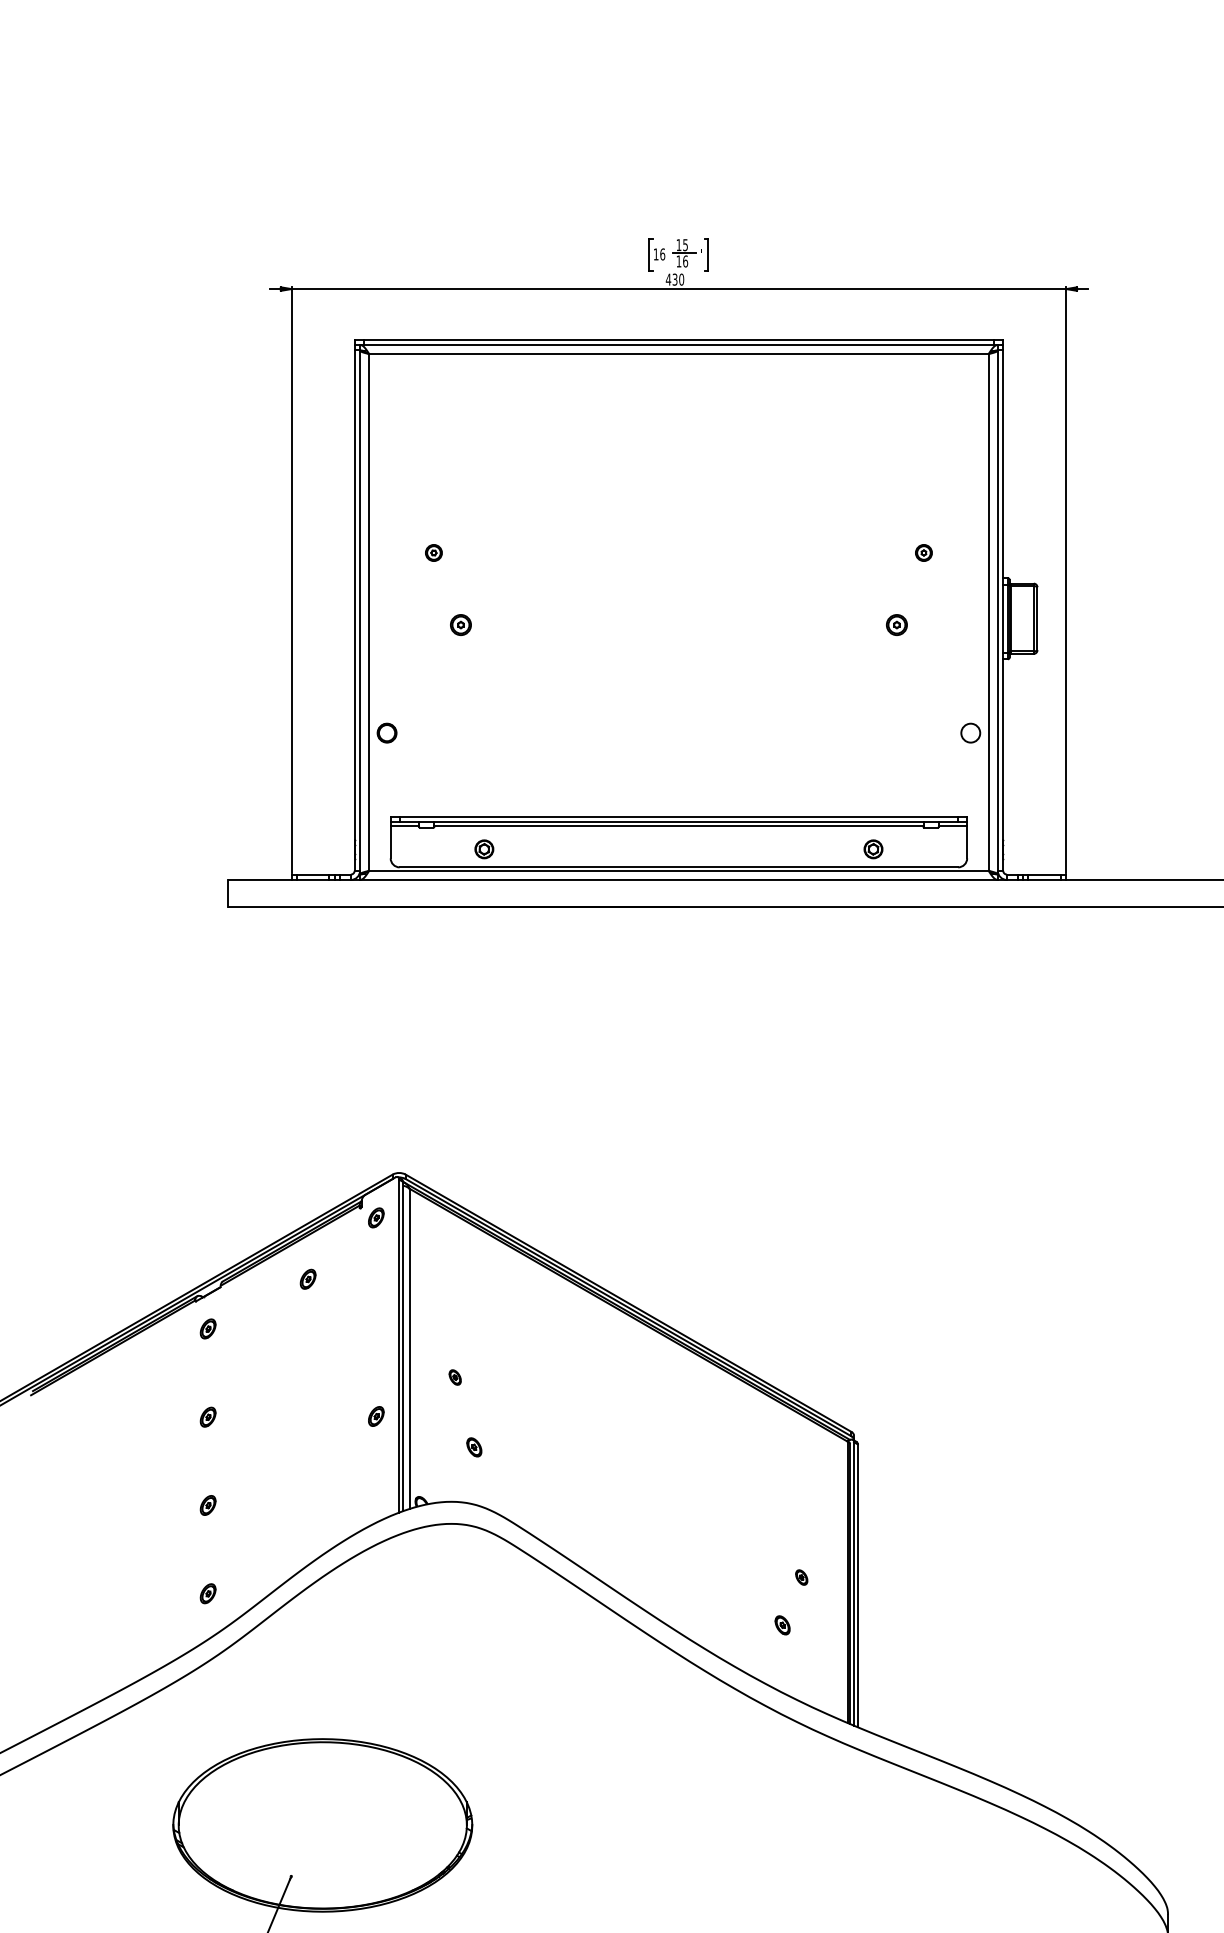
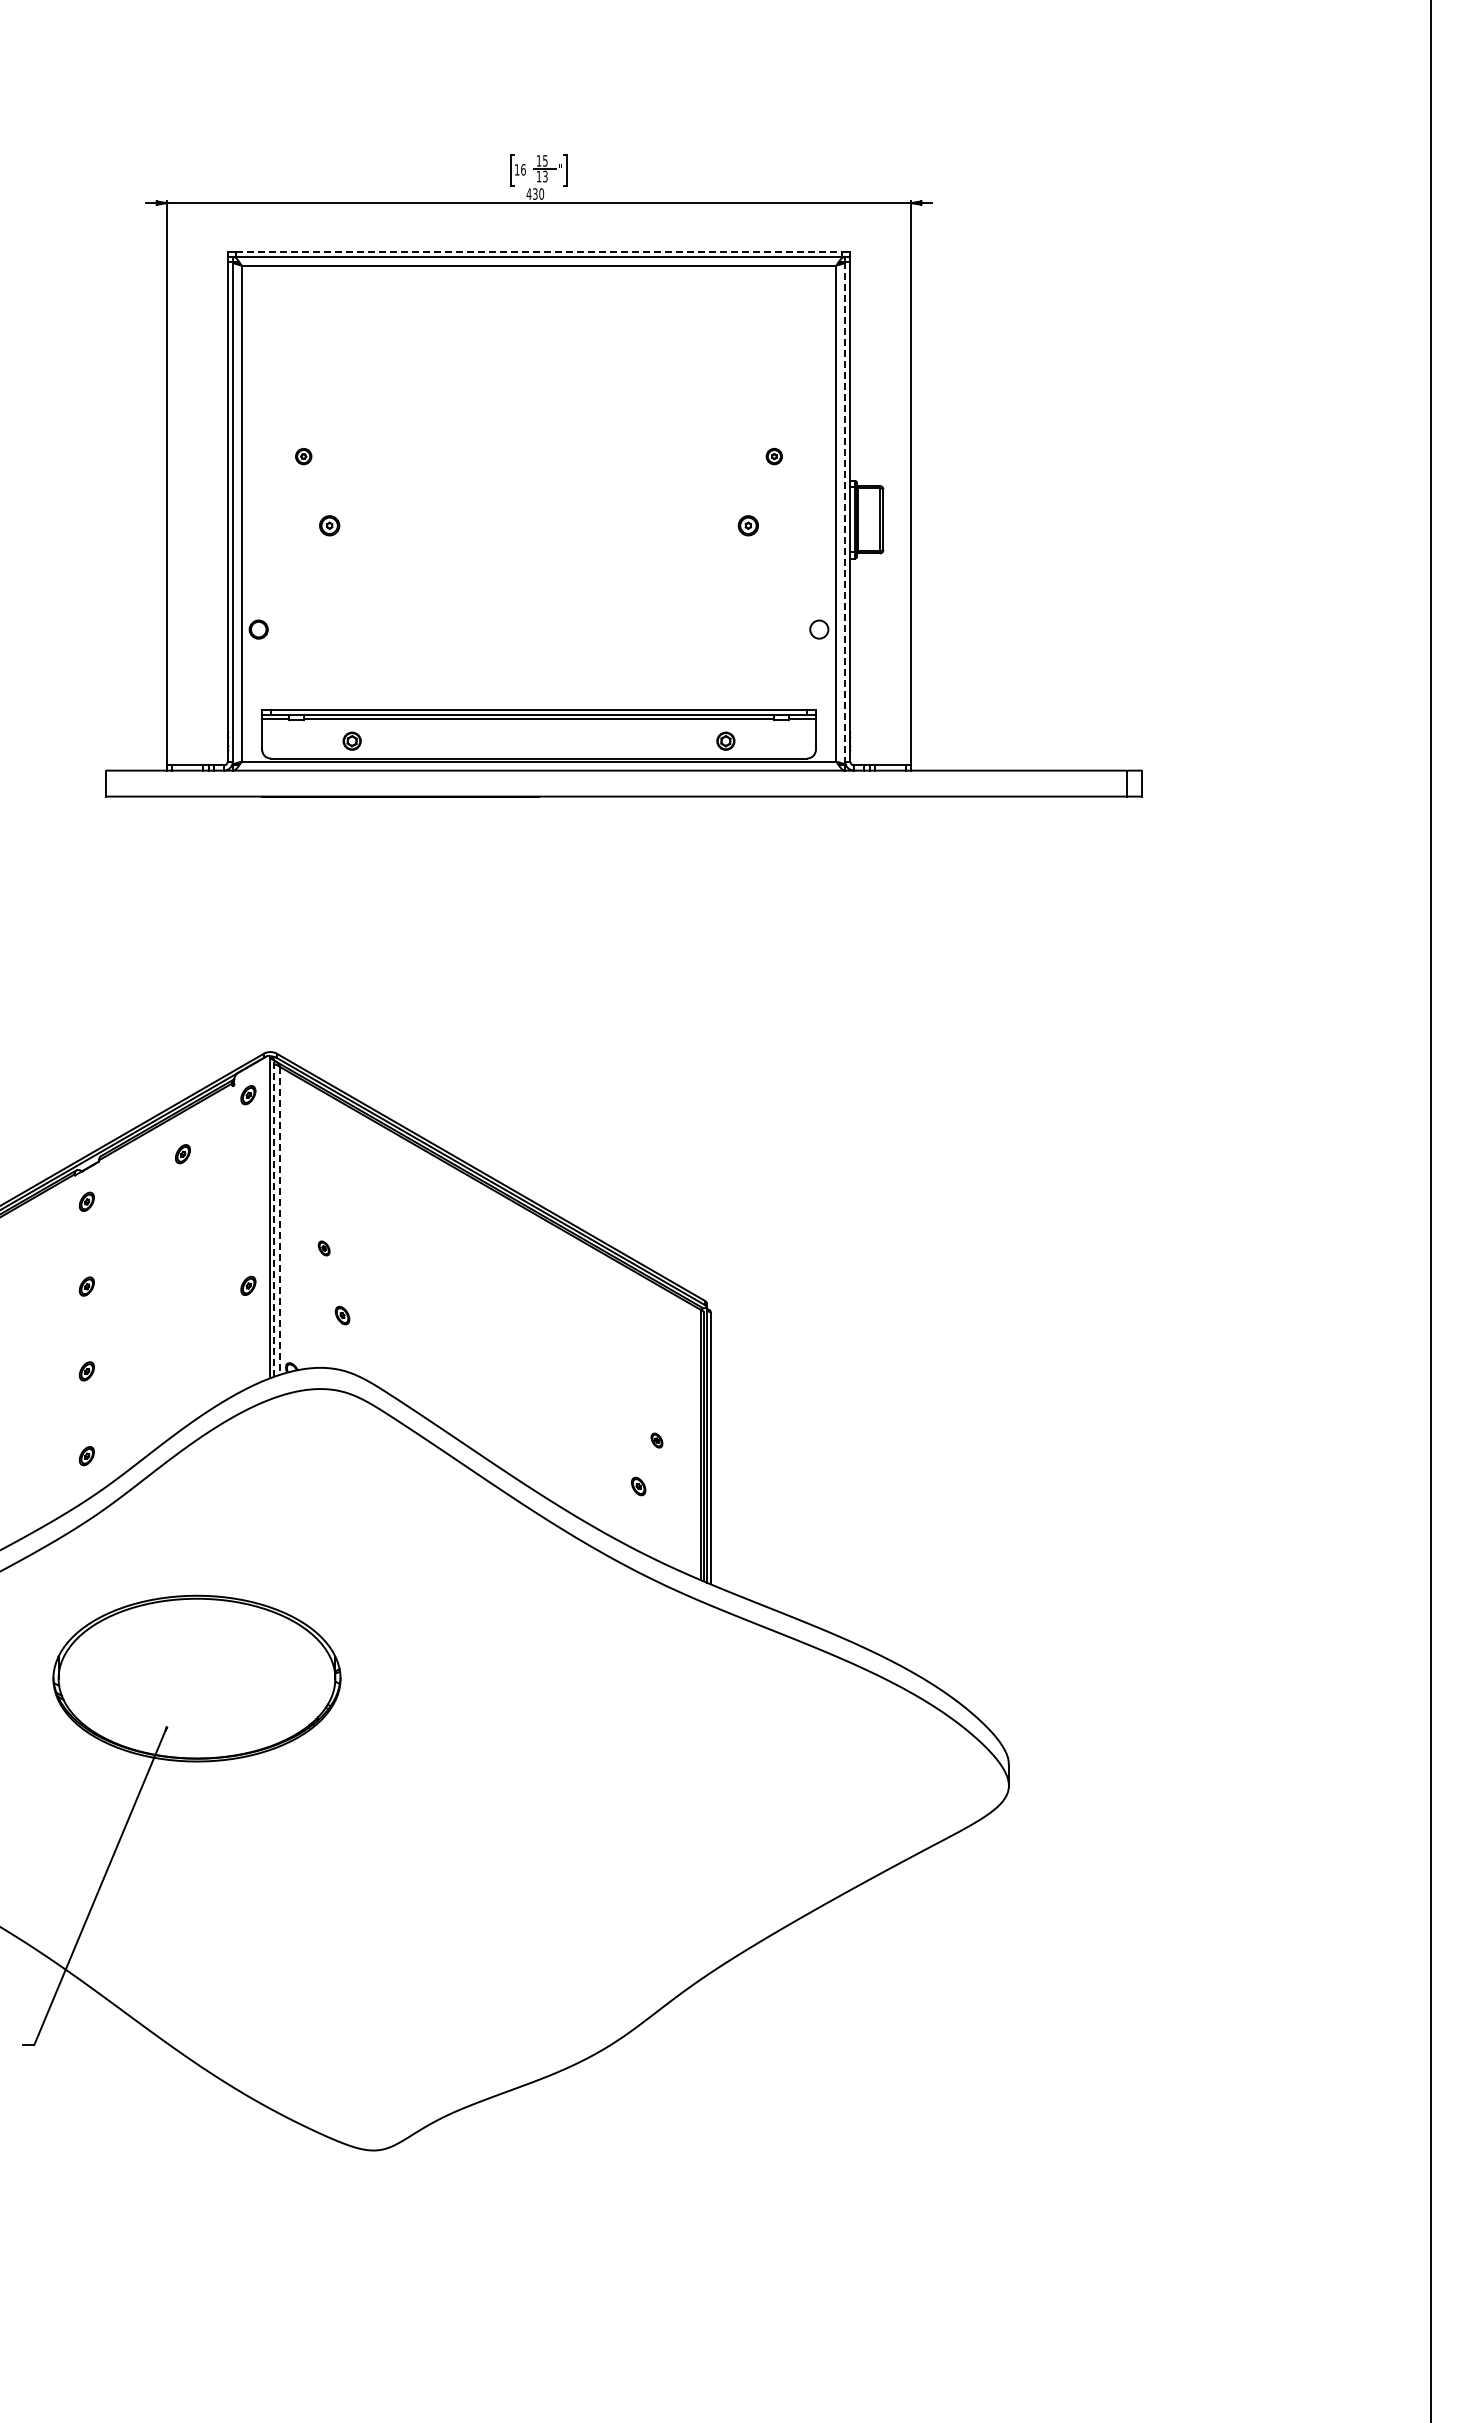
text: (685, 261) -> (545, 176), 16 -> 13
line: (679, 339) -> (539, 251), solid -> dashed
line: (998, 610) -> (845, 511), solid -> dashed
line: (403, 1346) -> (274, 1218), solid -> dashed
line: (409, 1348) -> (280, 1220), solid -> dashed

